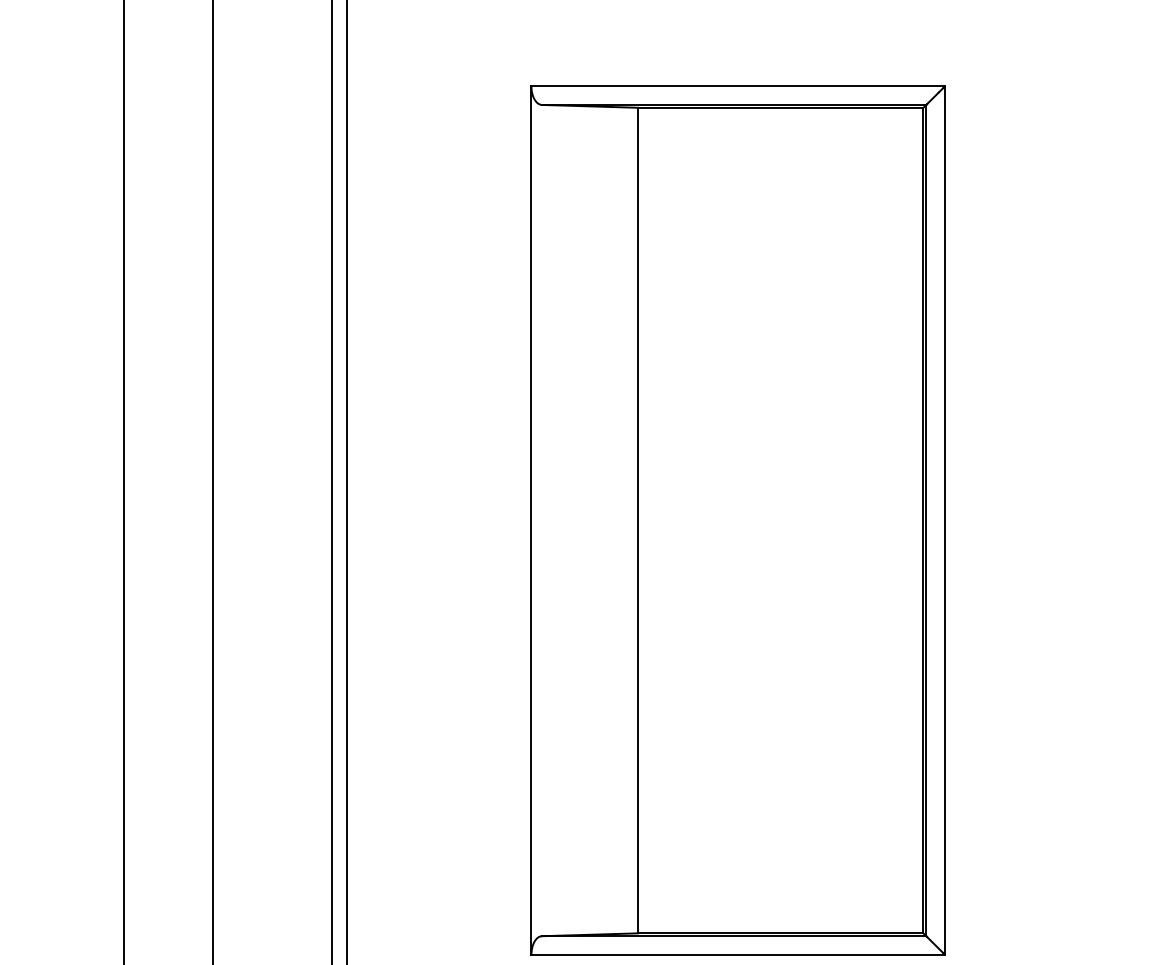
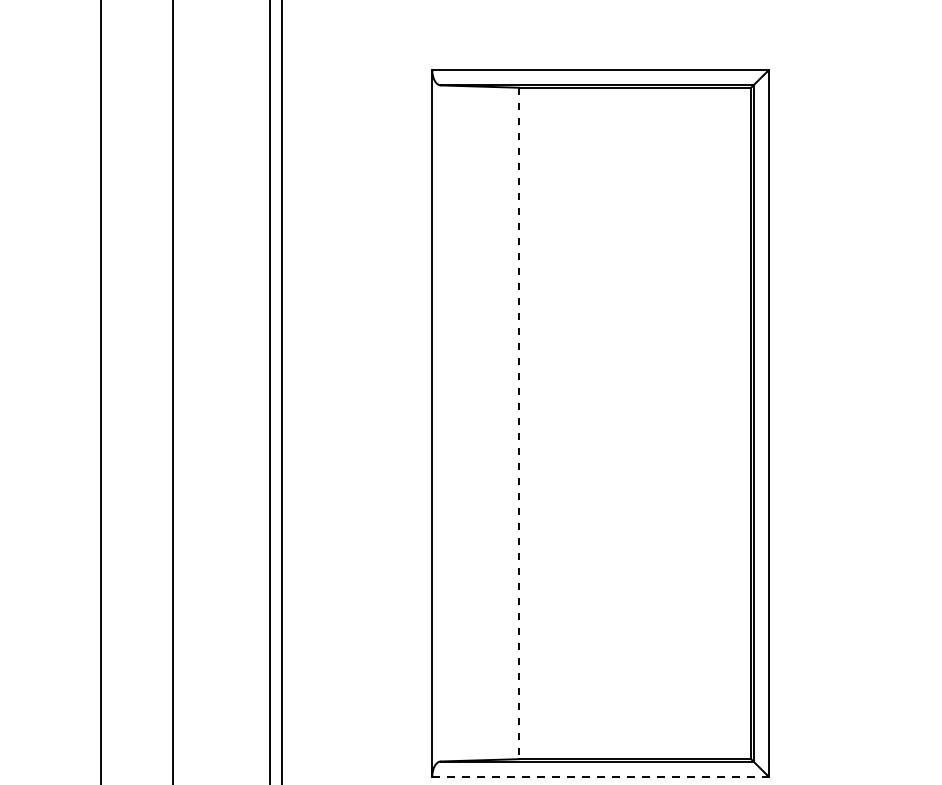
line: (637, 520) -> (518, 423), solid -> dashed
line: (738, 954) -> (600, 776), solid -> dashed

